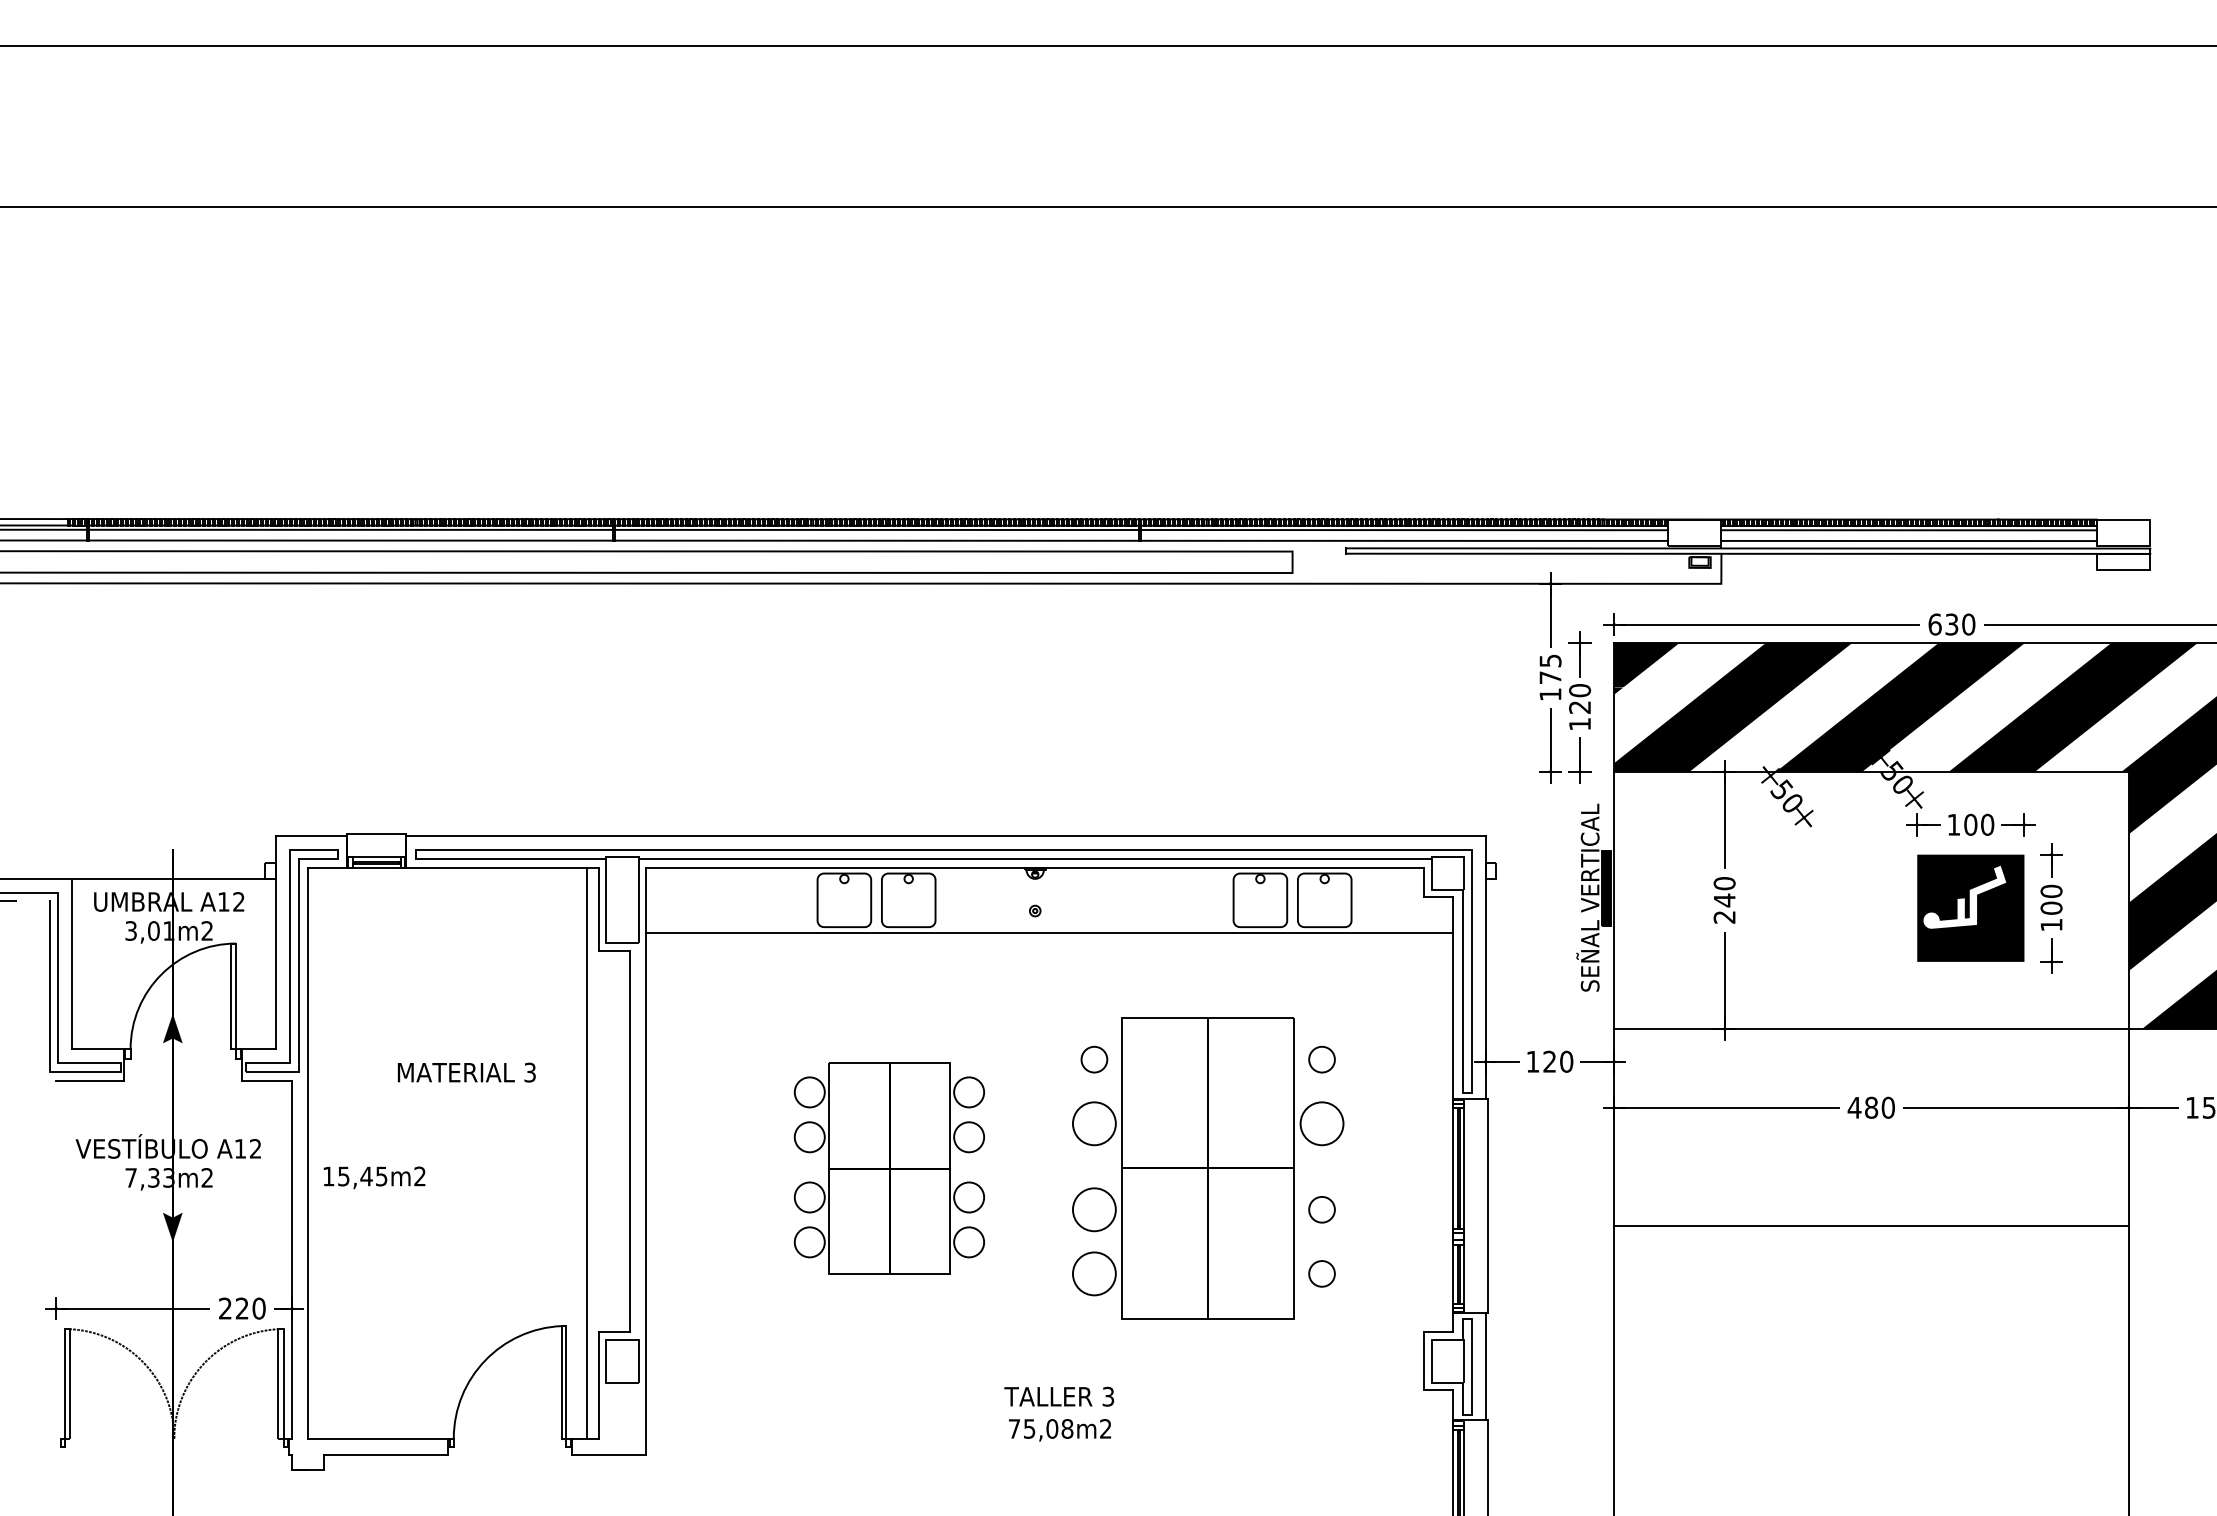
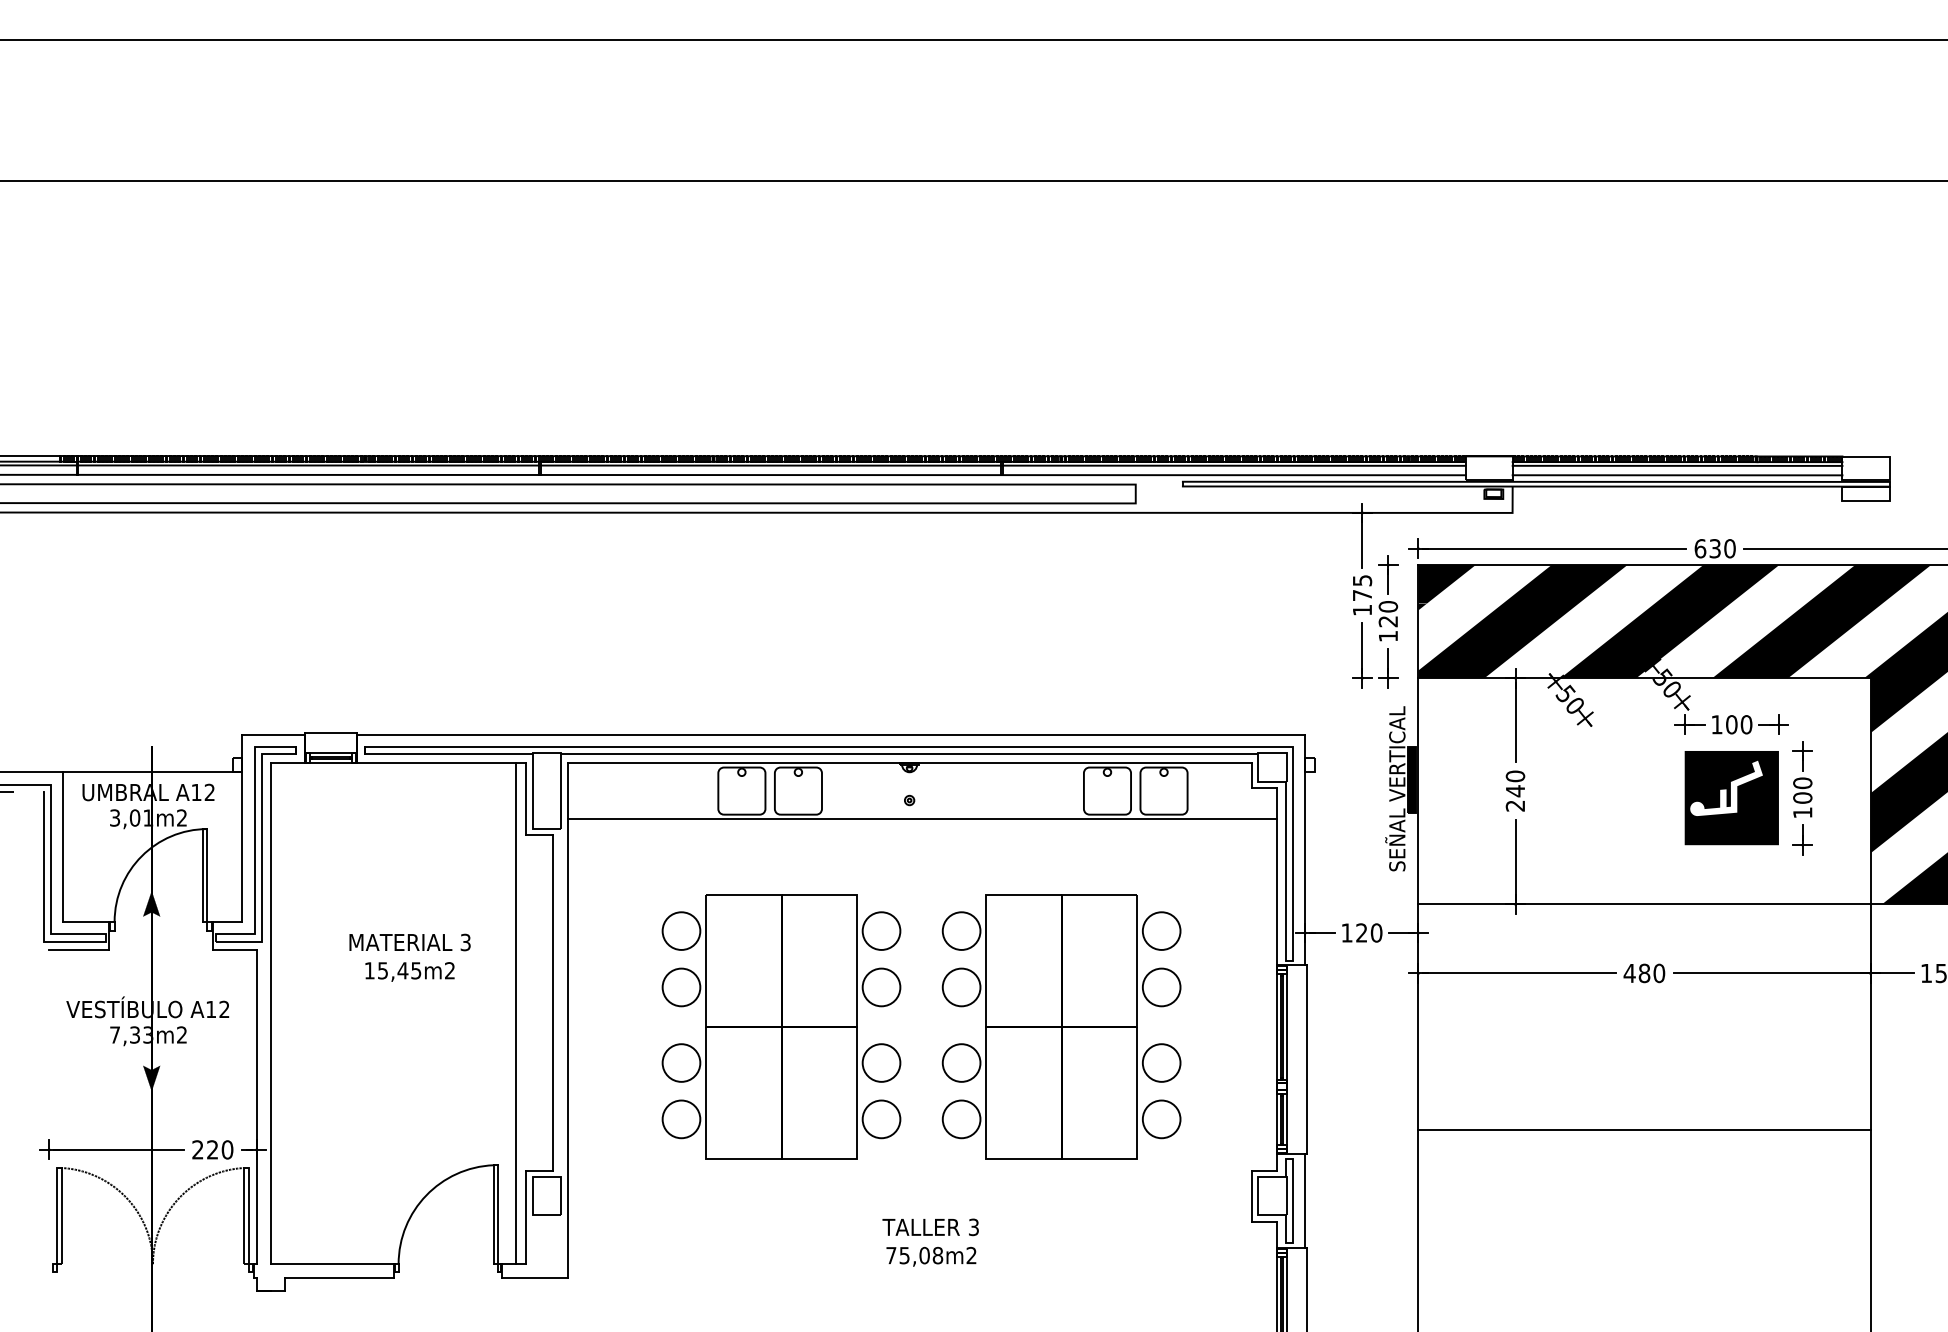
circle: (1094, 1058) -> (961, 930), size x1.67
circle: (1321, 1058) -> (1161, 930), size x1.67
part: (889, 1168) -> (781, 1026), size x1.43
text: (373, 1177) -> (409, 971), moved
circle: (1321, 1209) -> (1161, 1062), size x1.67
line: (1871, 1226) -> (1644, 1130), moved
circle: (1321, 1274) -> (1161, 1119), size x1.67

